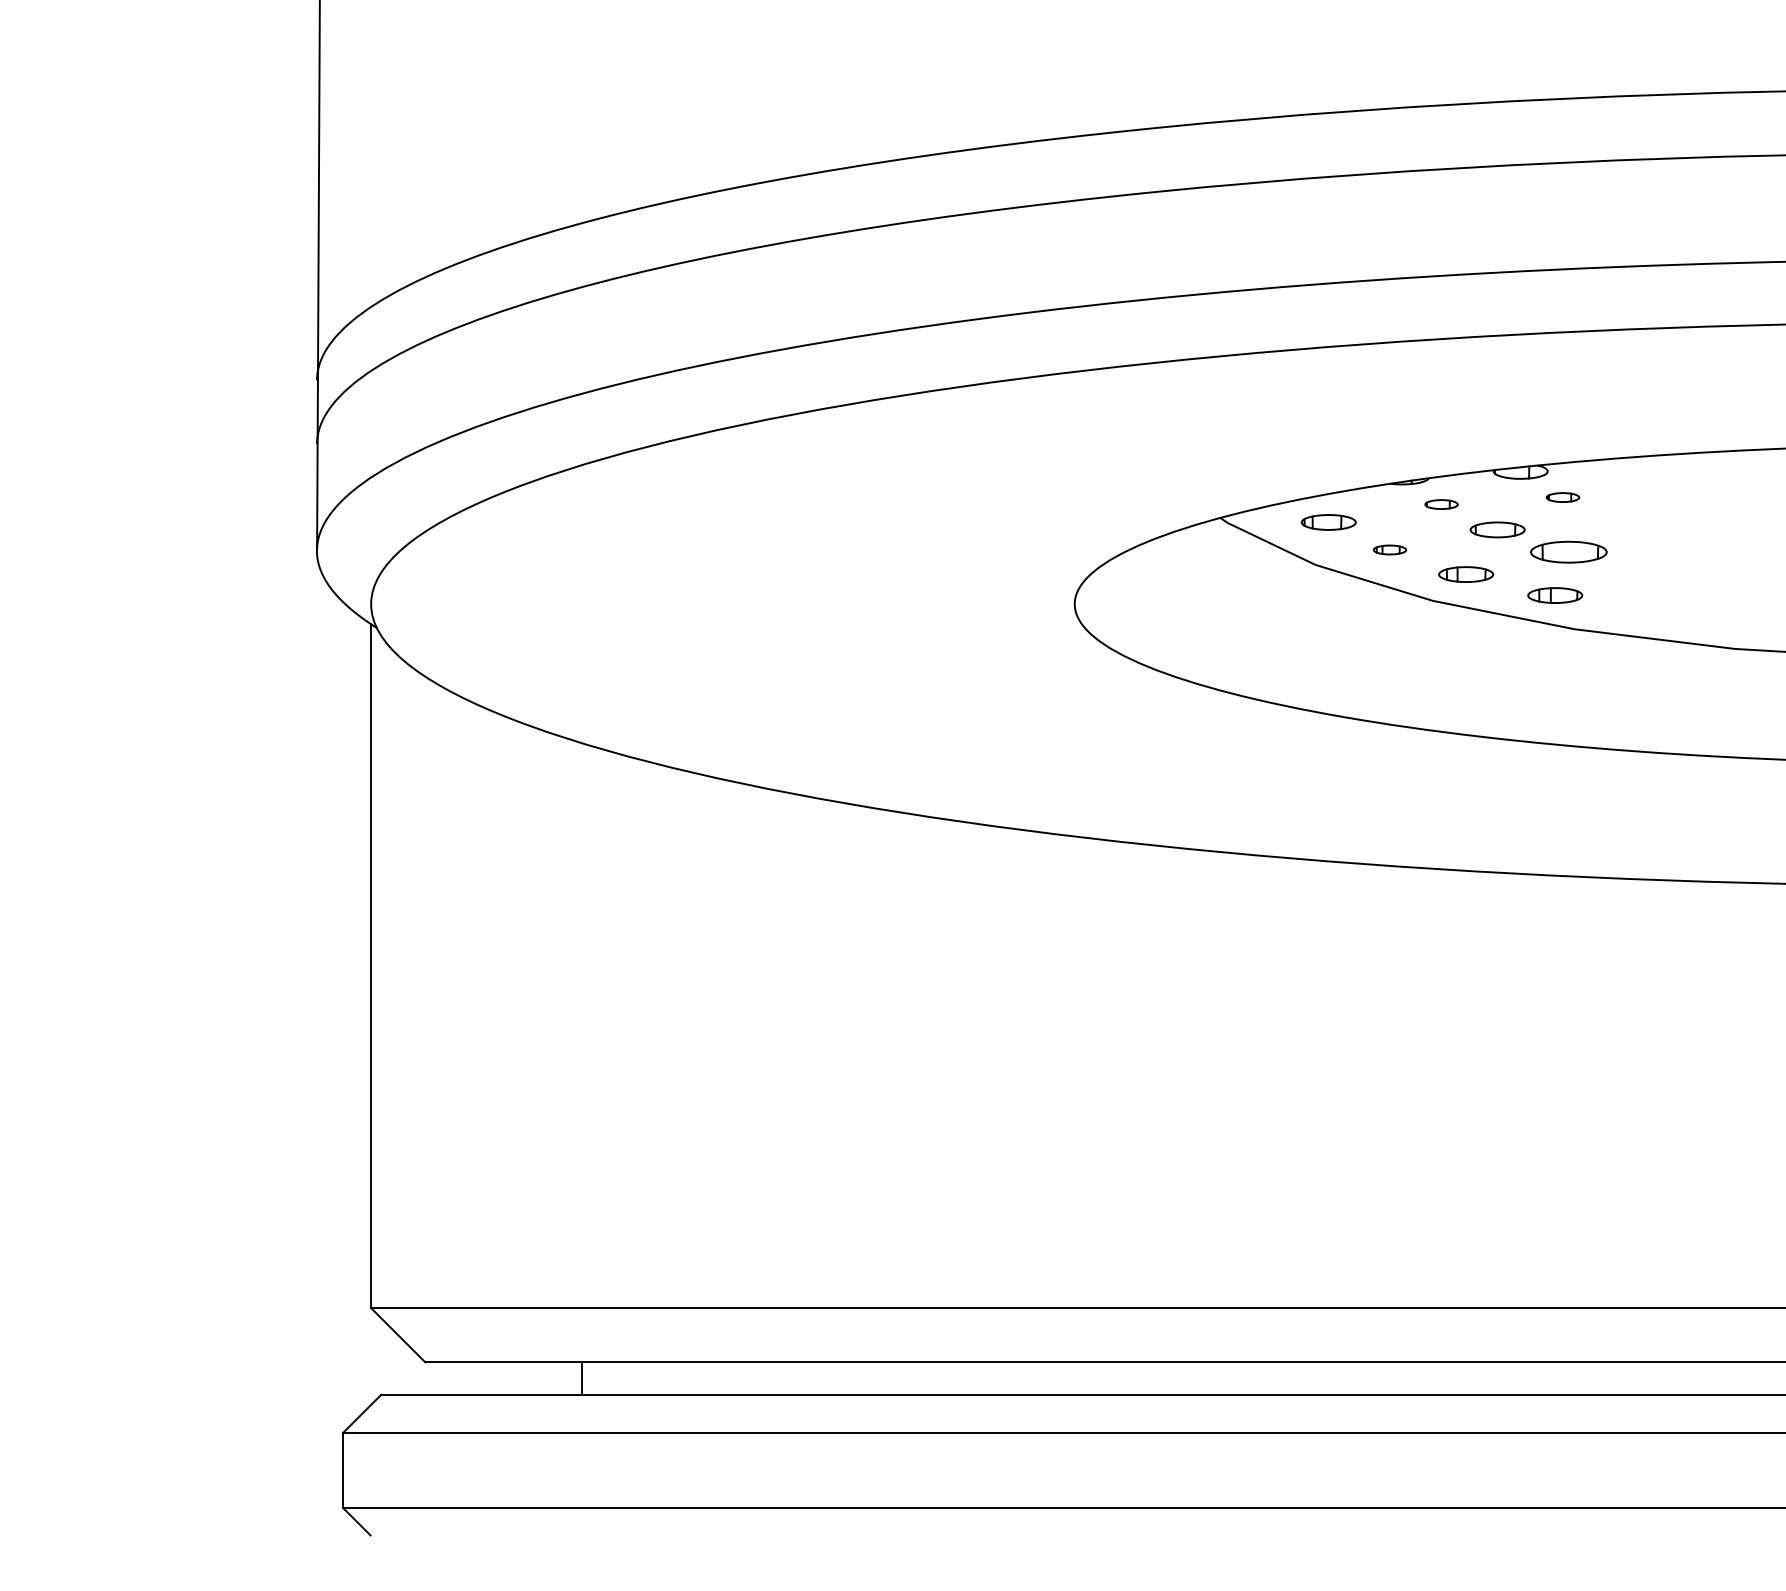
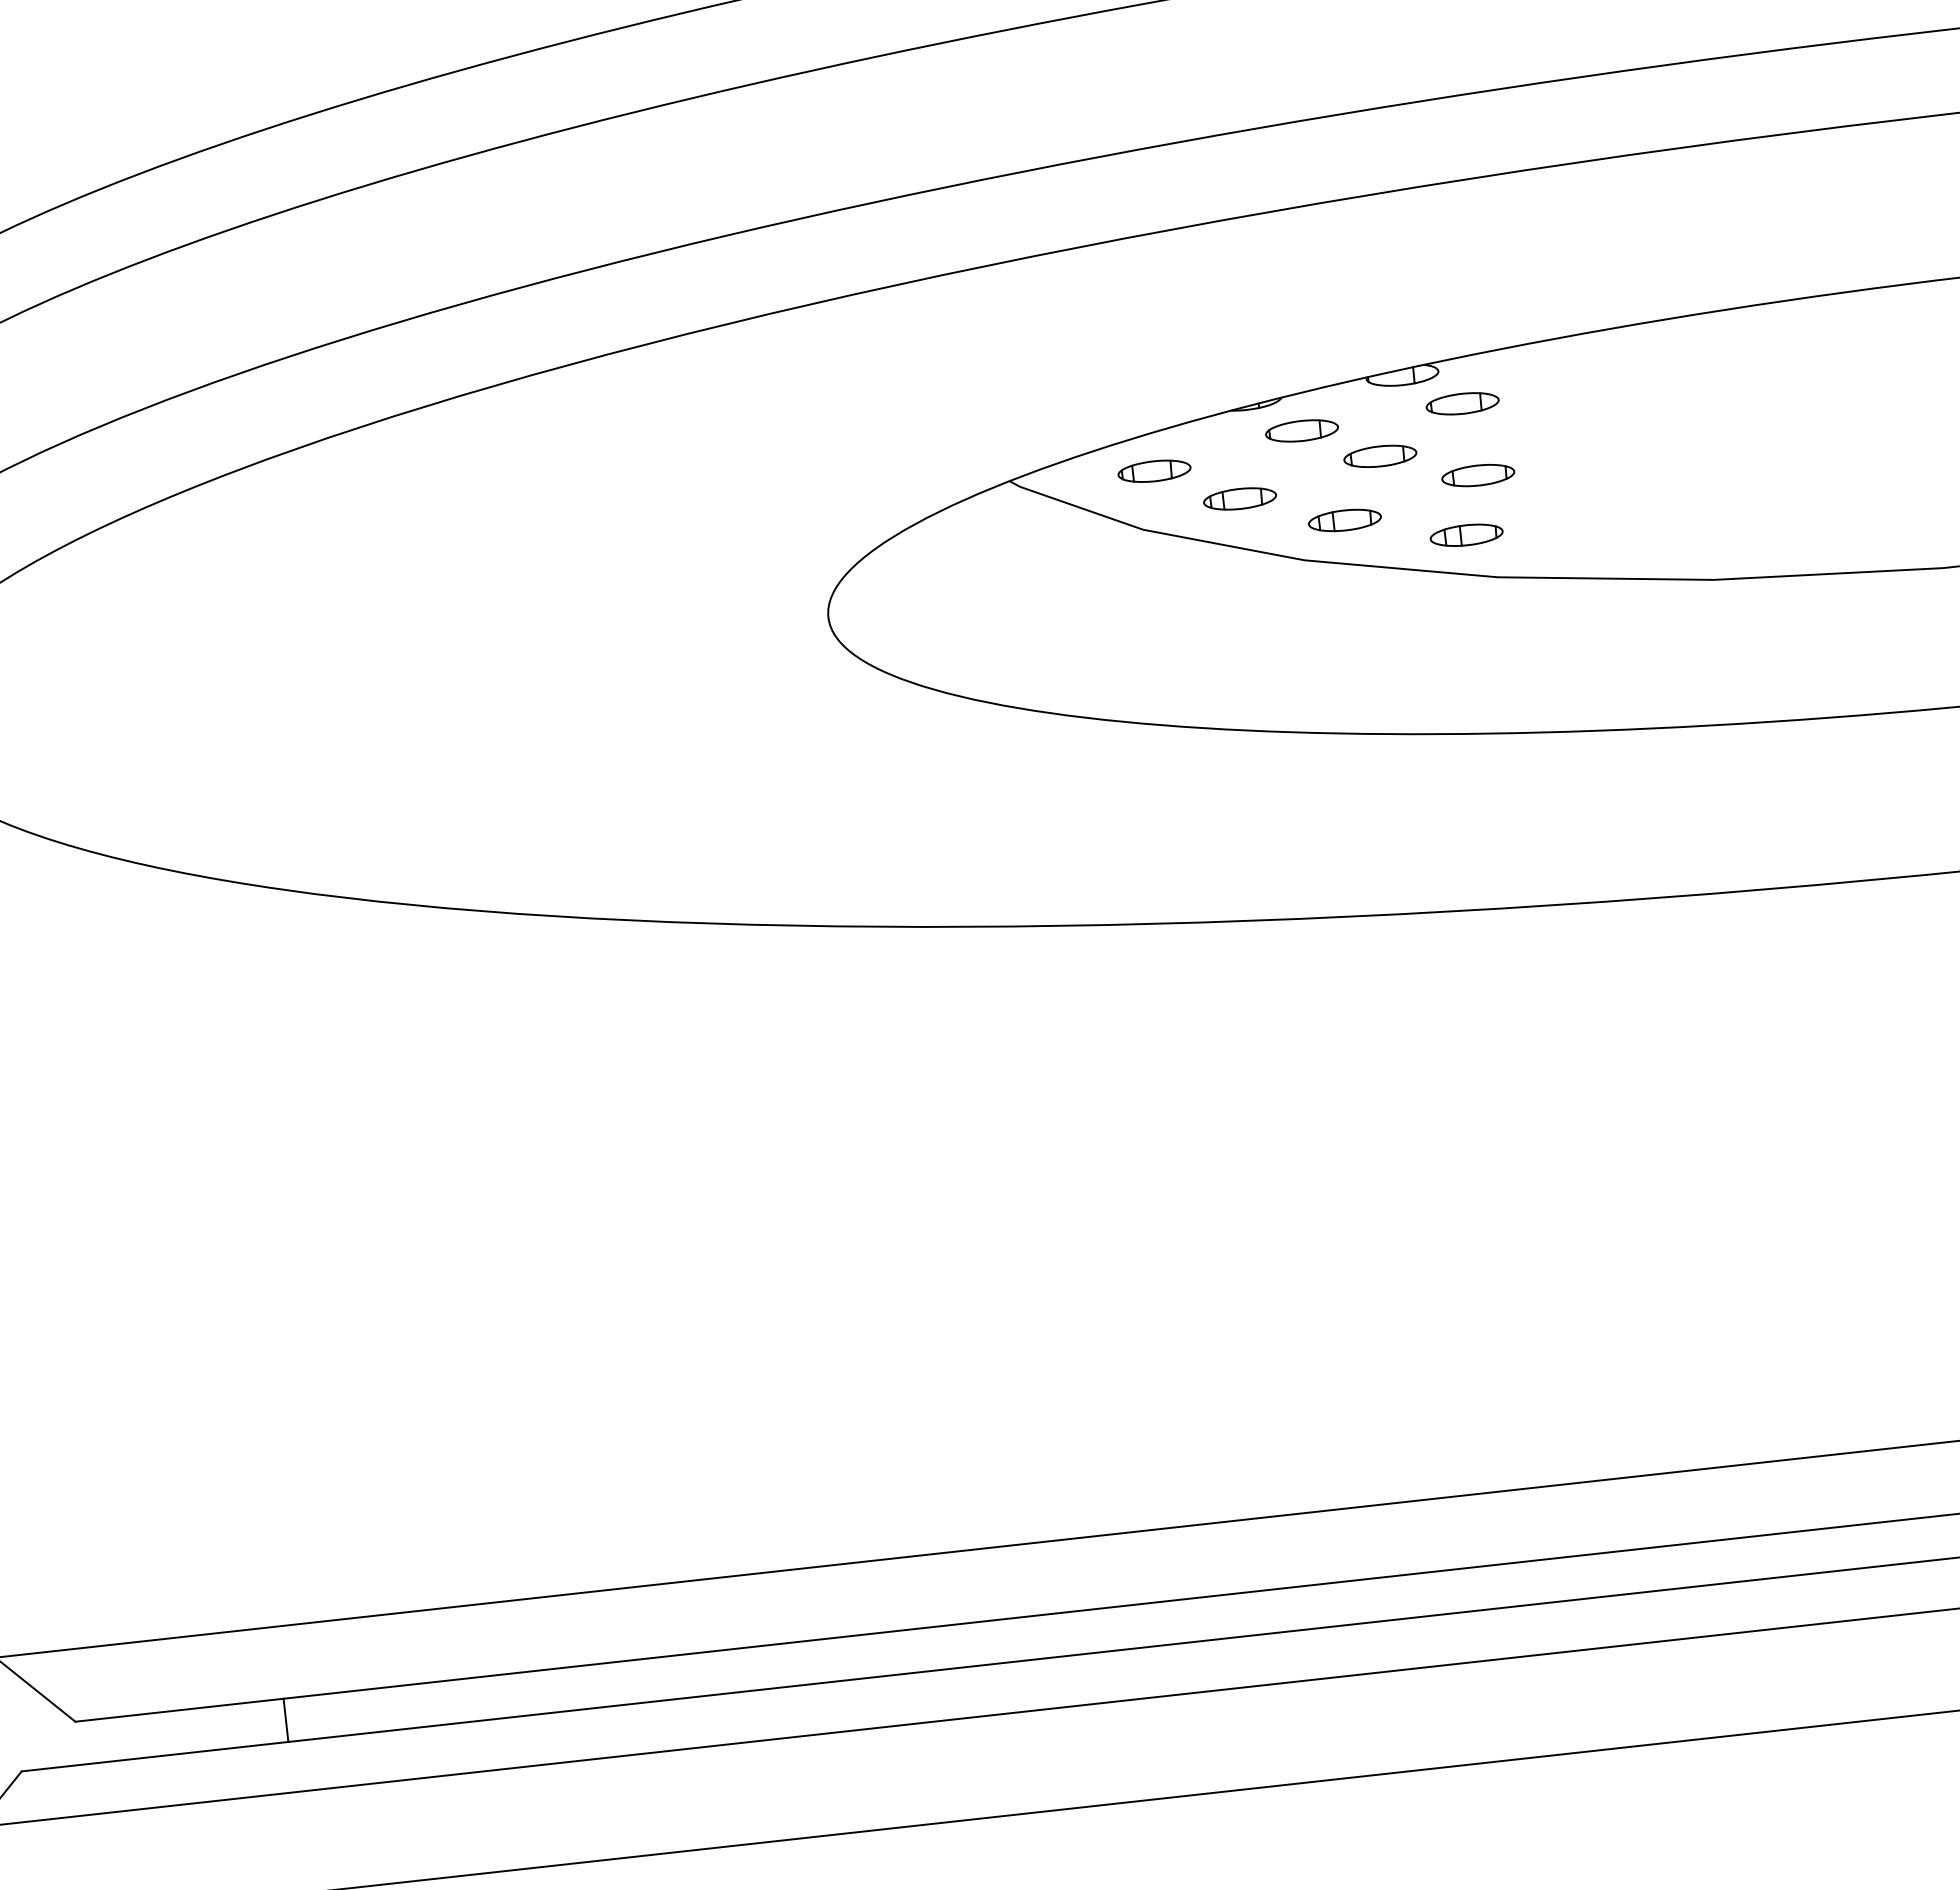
part: (1562, 497) -> (1461, 403), size x1.67
part: (1441, 504) -> (1301, 430), size x1.67
part: (1389, 549) -> (1239, 498), size x1.67
part: (1568, 551) -> (1477, 474), size x0.71

